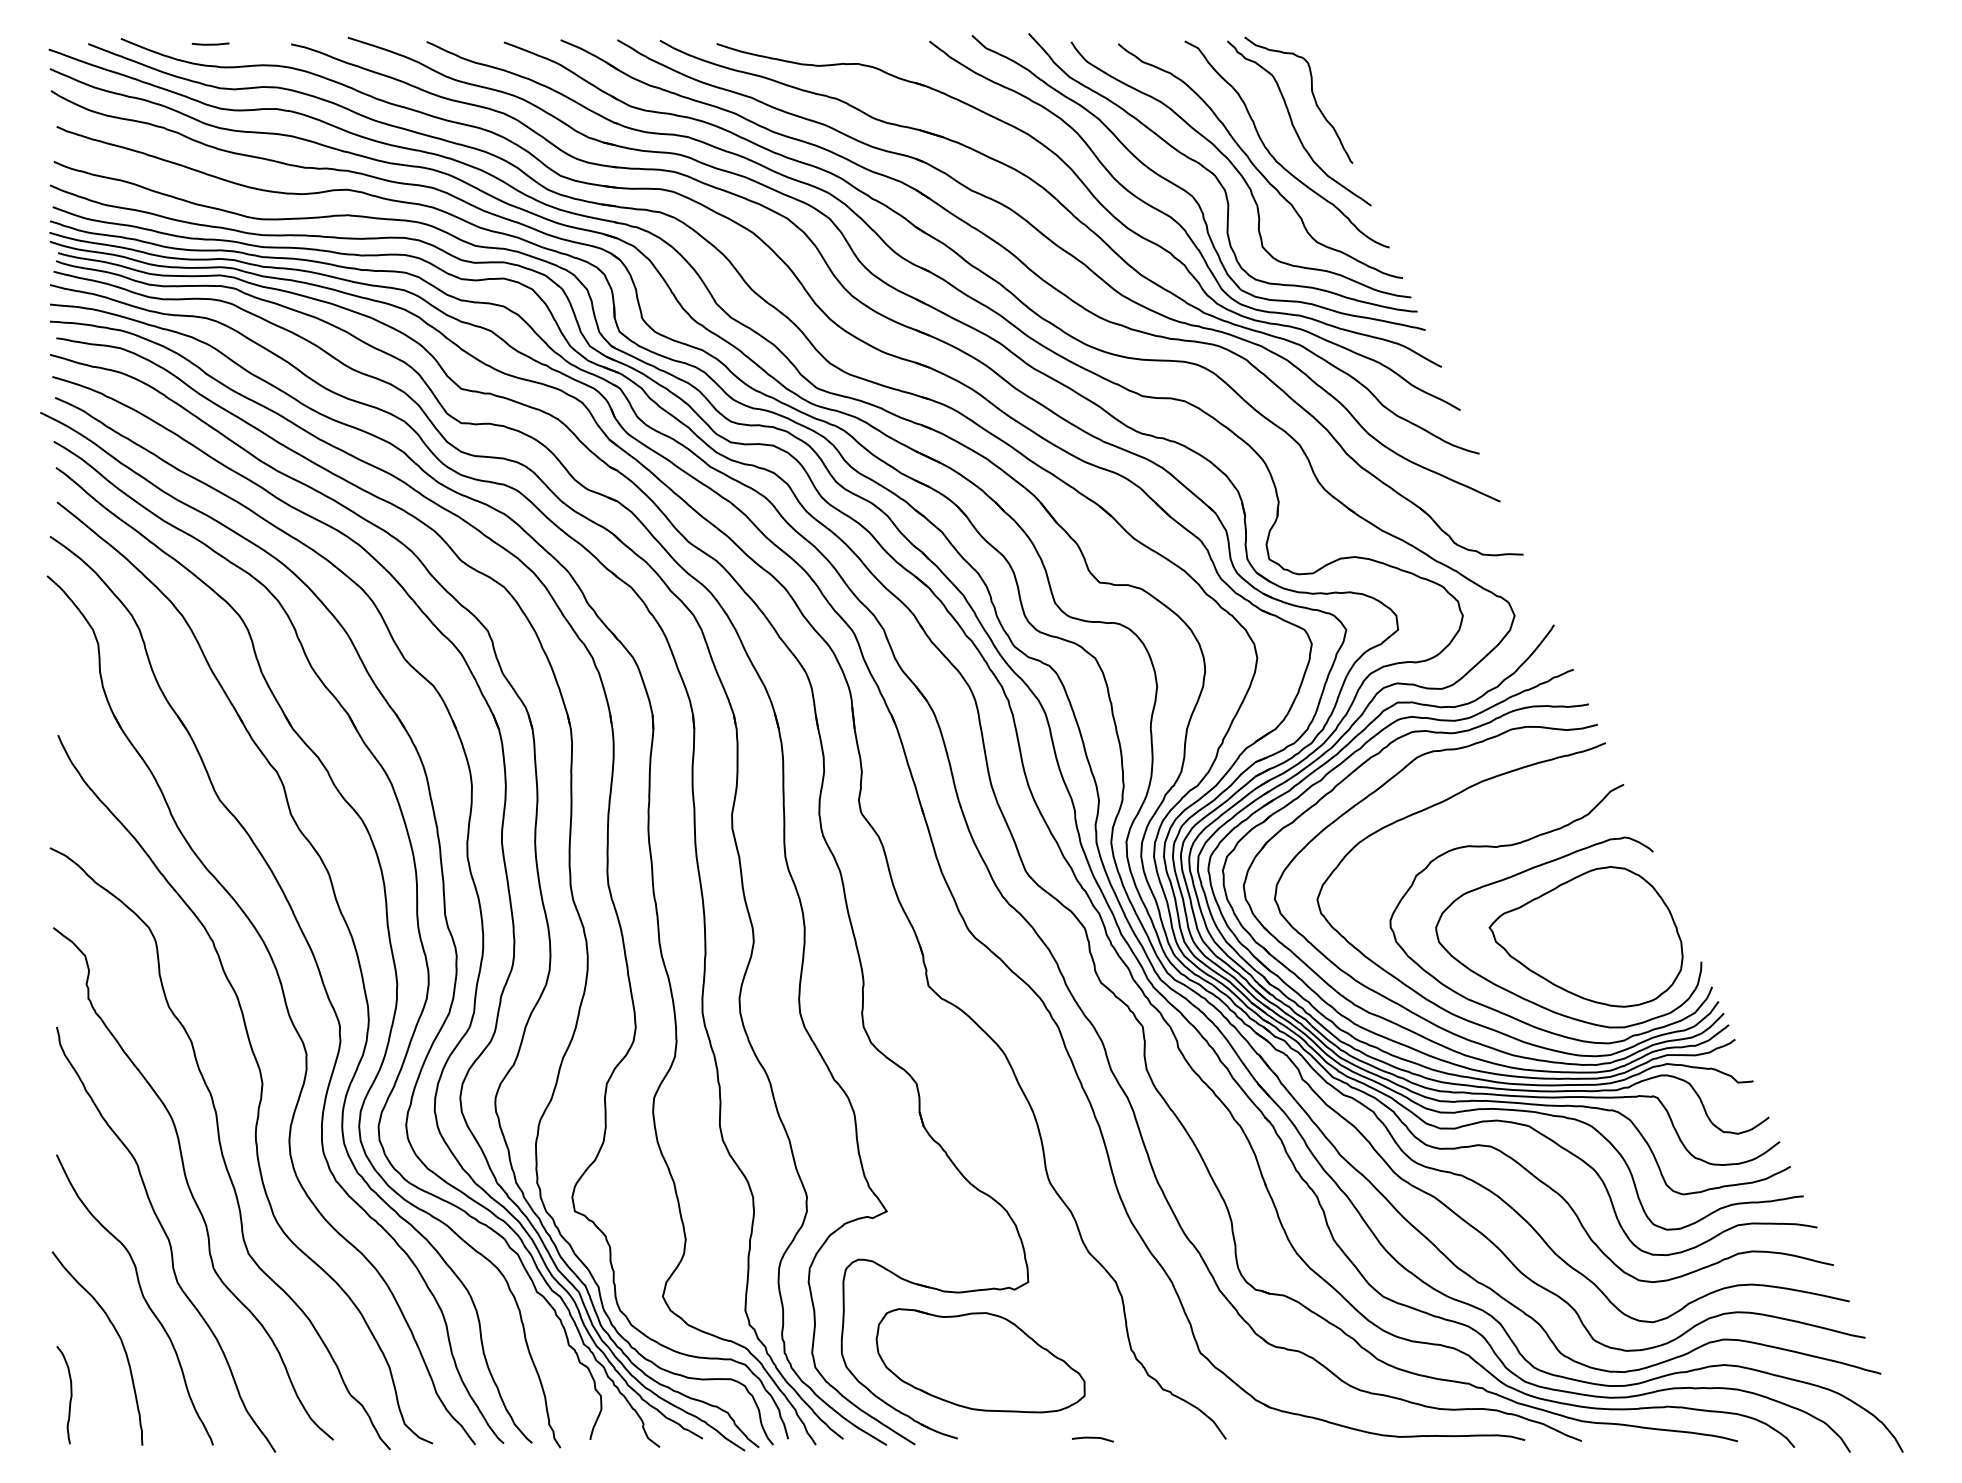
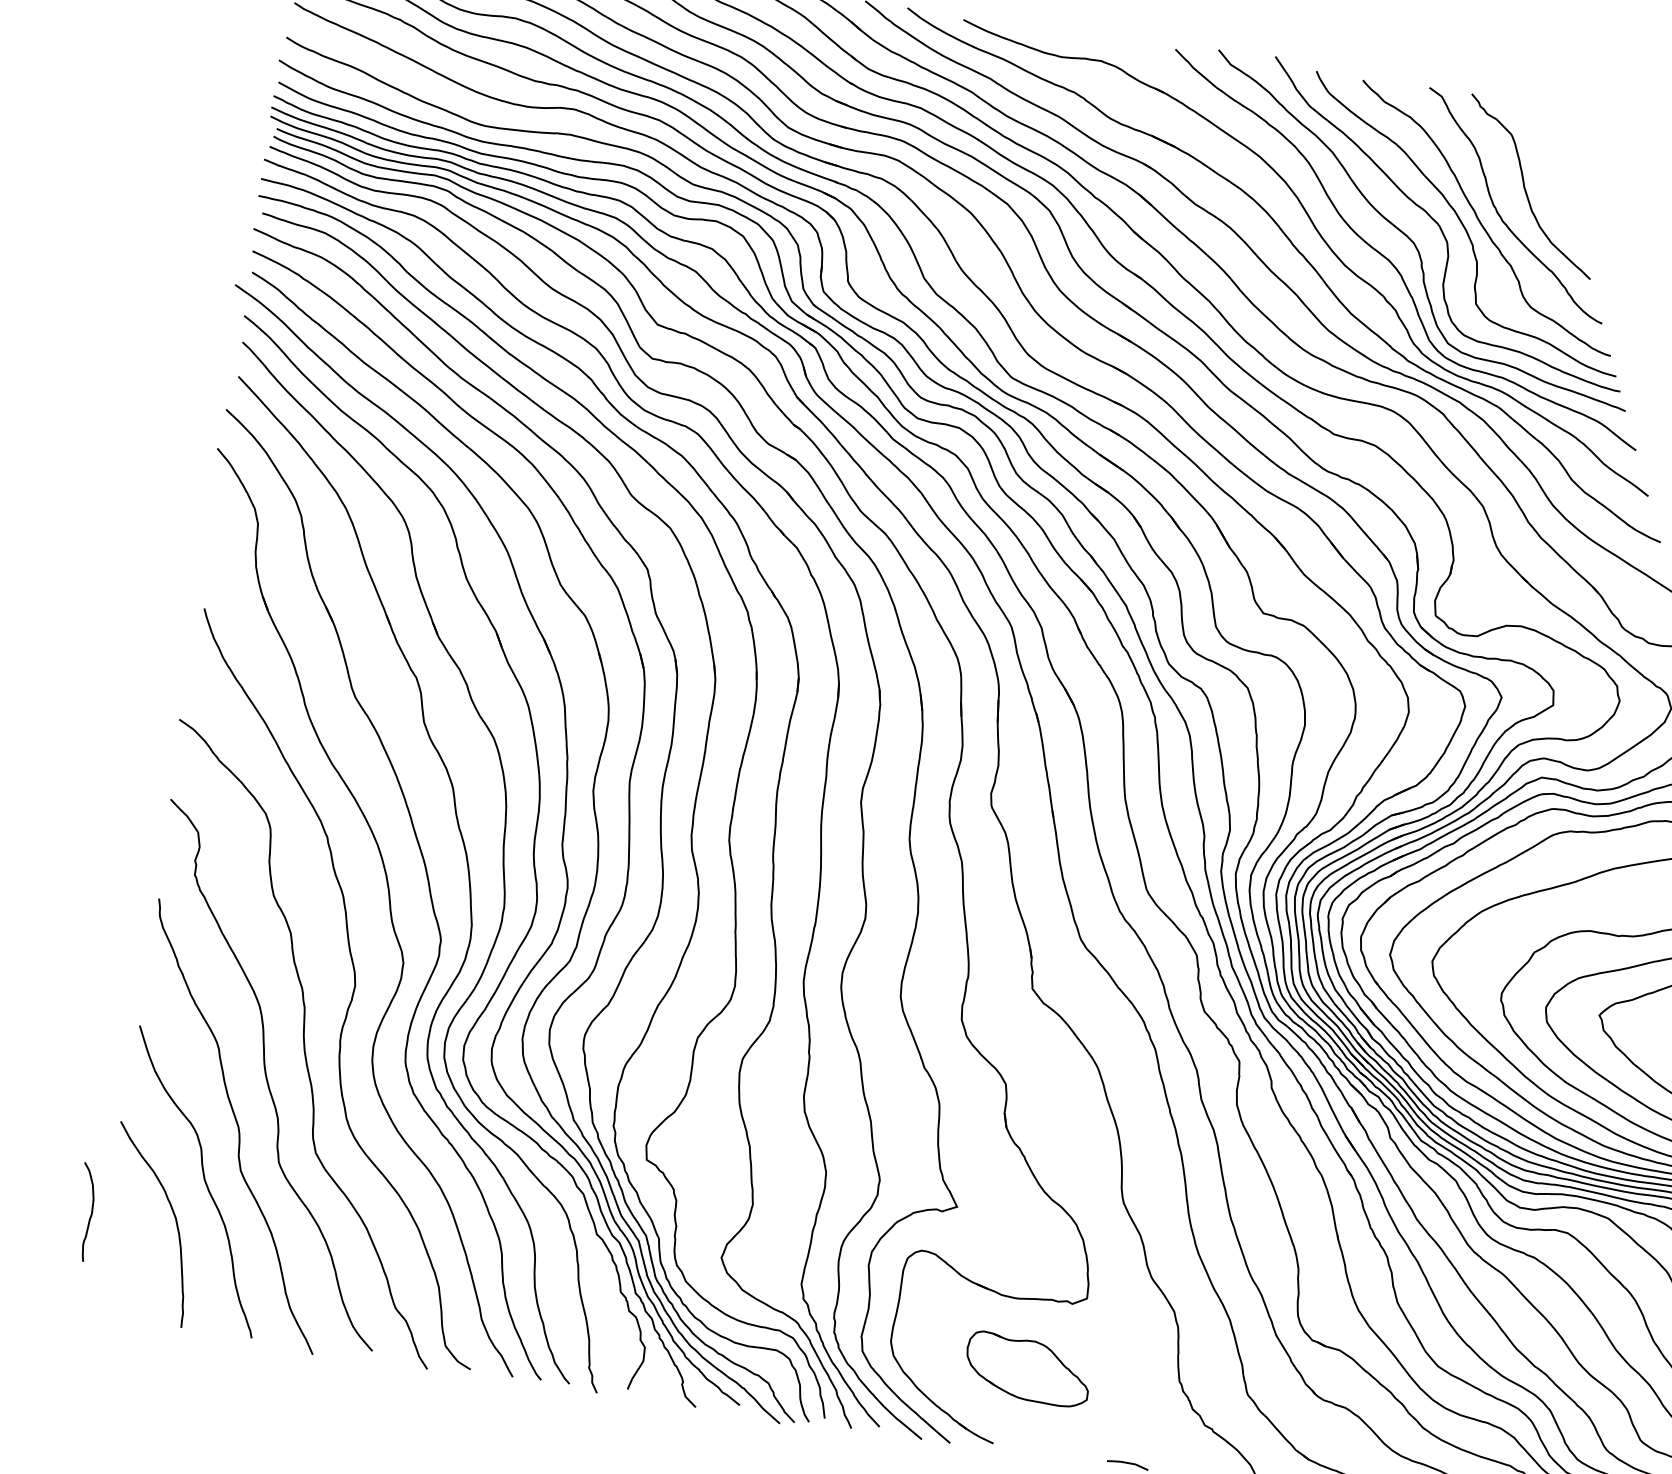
curve: (1311, 93) -> (1547, 158), removed
part: (980, 1360) -> (1027, 1369), size x0.6
curve: (70, 1395) -> (90, 1213), moved

